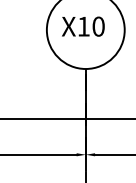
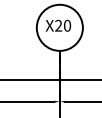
text: (83, 26) -> (58, 25), 10 -> 20

